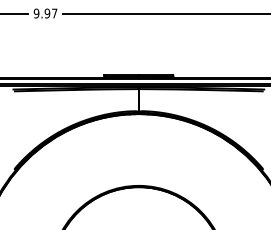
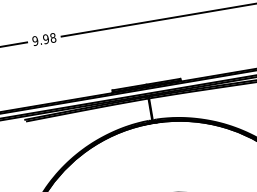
text: (54, 13) -> (53, 37), 9.97 -> 9.98

